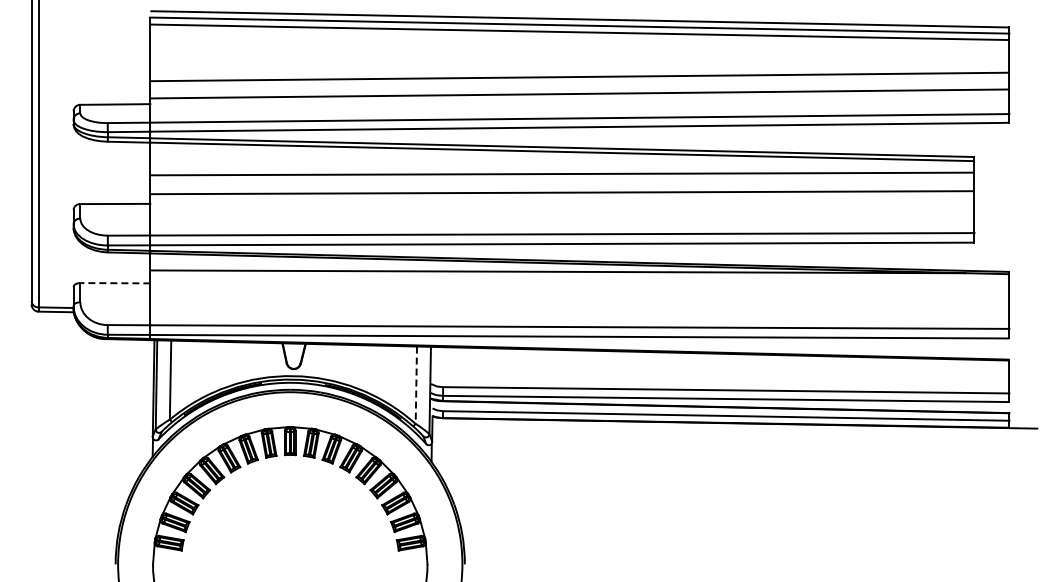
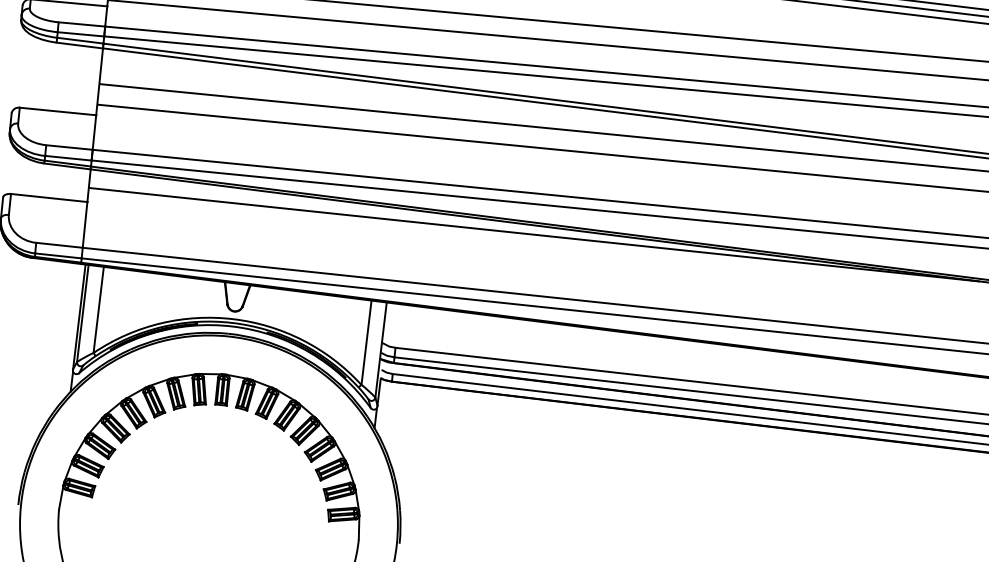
line: (115, 283) -> (49, 198), dashed -> solid
line: (416, 385) -> (366, 343), dashed -> solid

